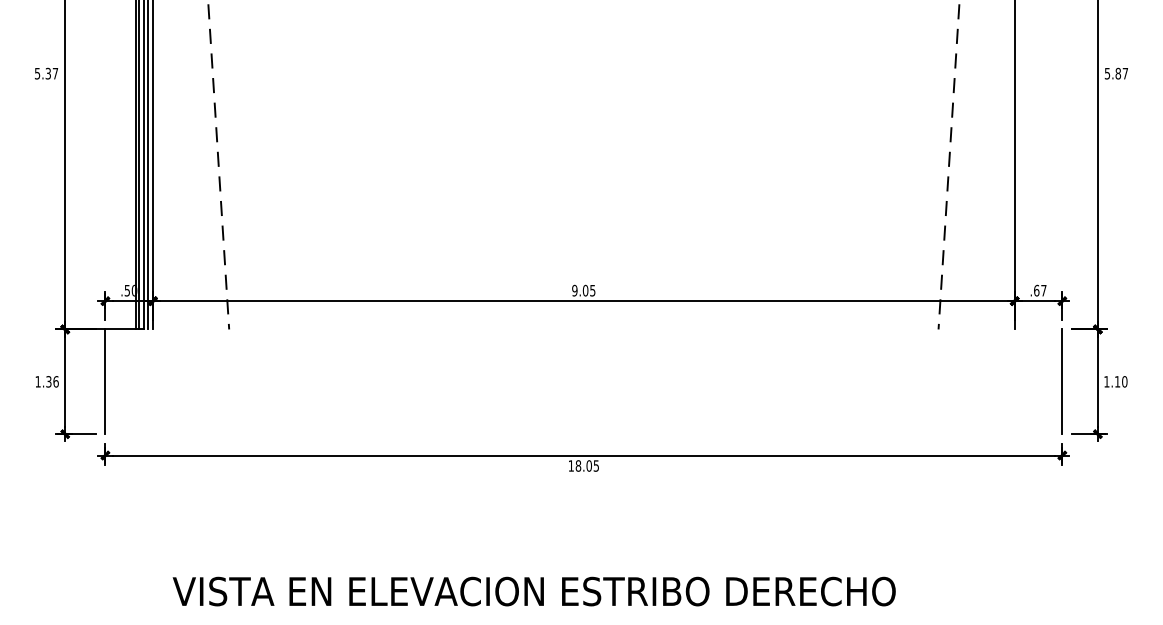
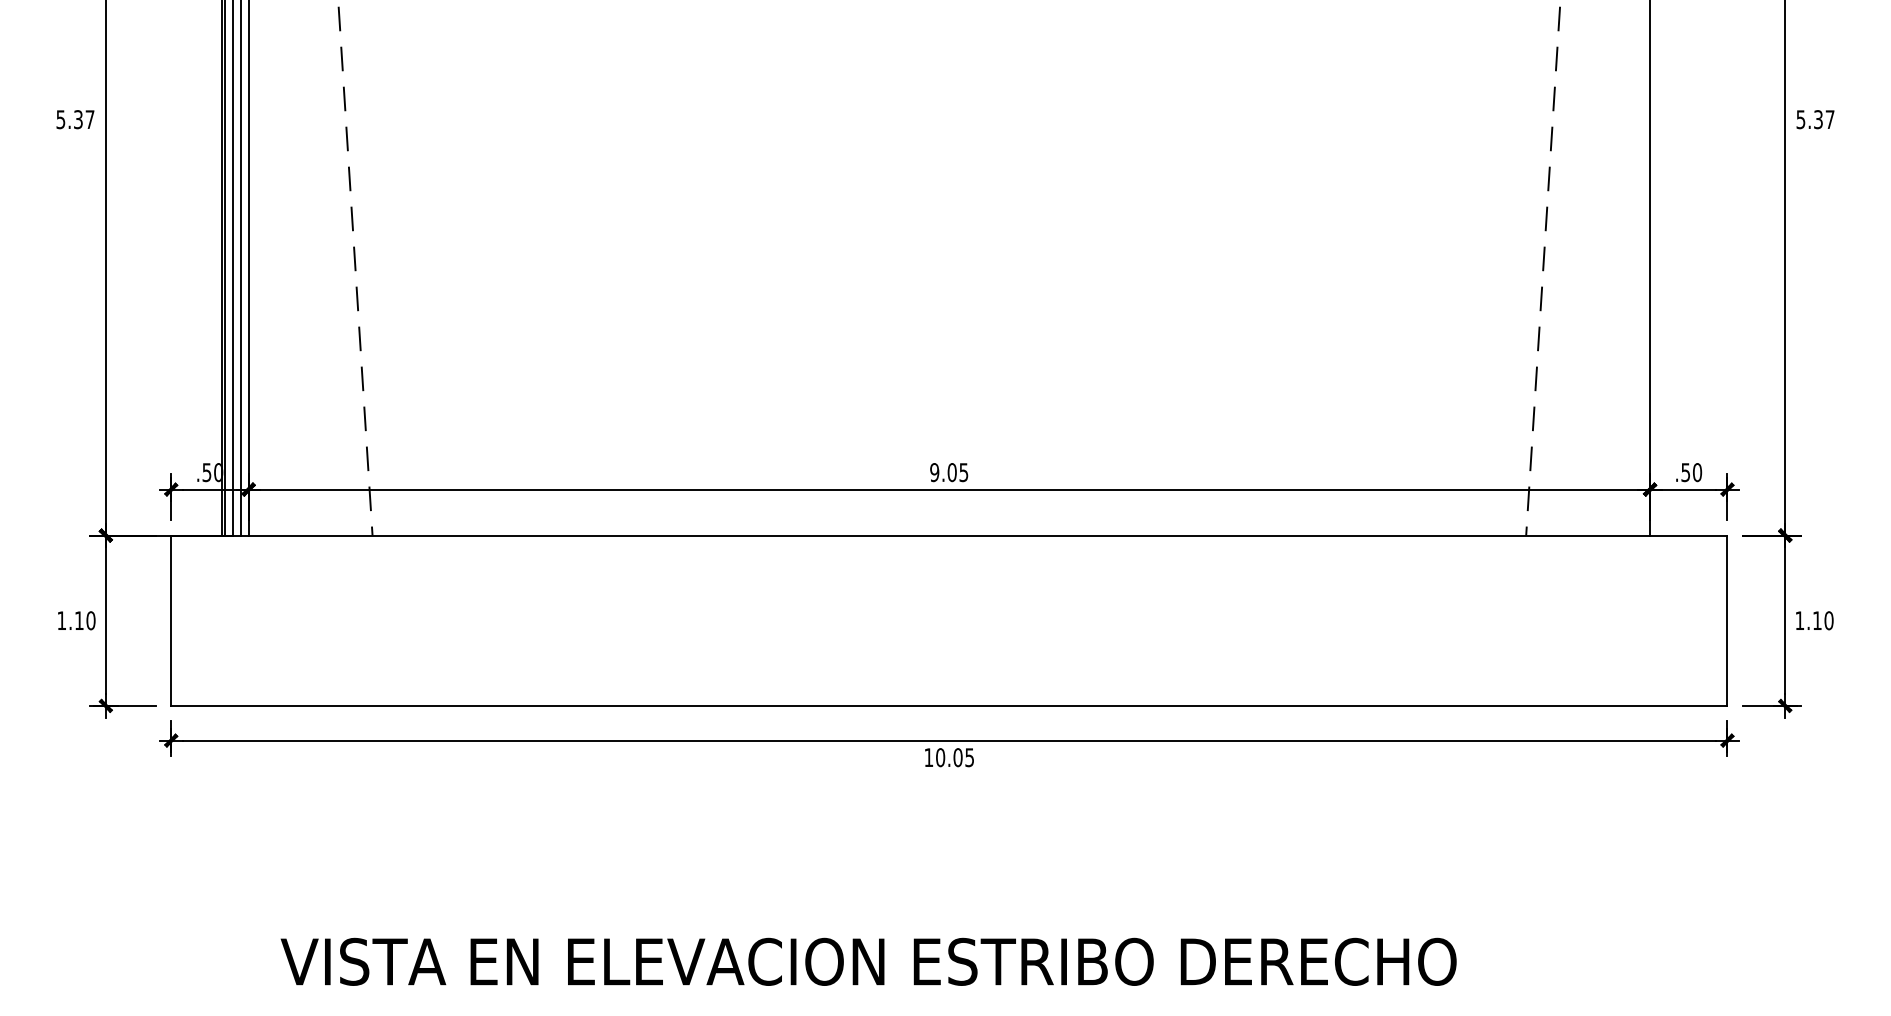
text: (1118, 73) -> (1818, 119), 5.87 -> 5.37
text: (1040, 290) -> (1691, 472), .67 -> .50
line: (583, 329) -> (948, 535), added
text: (52, 381) -> (85, 620), 1.36 -> 1.10
line: (583, 434) -> (948, 706), added
text: (578, 465) -> (940, 756), 18.05 -> 10.05

